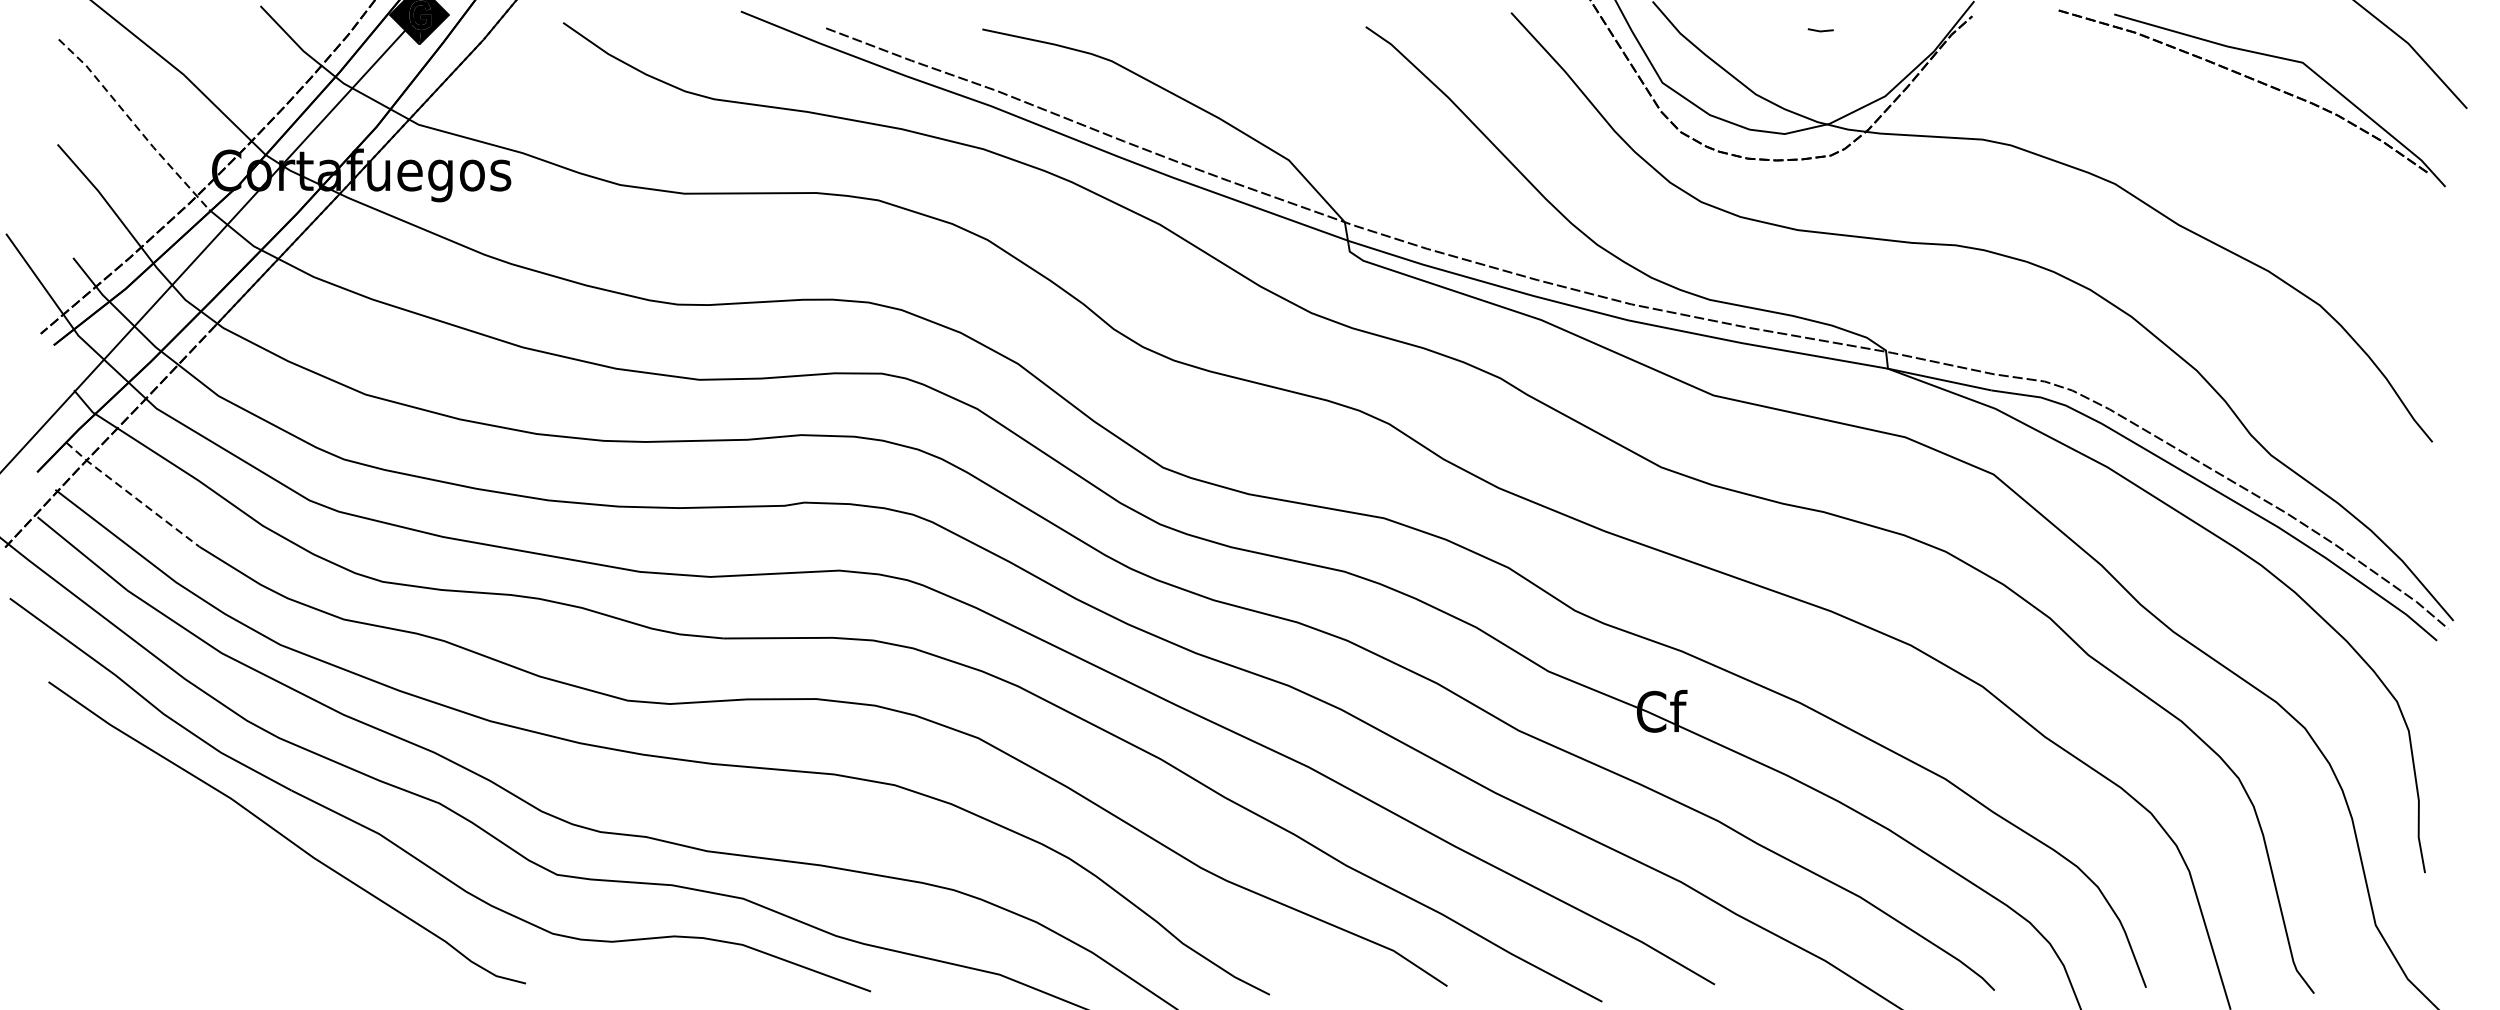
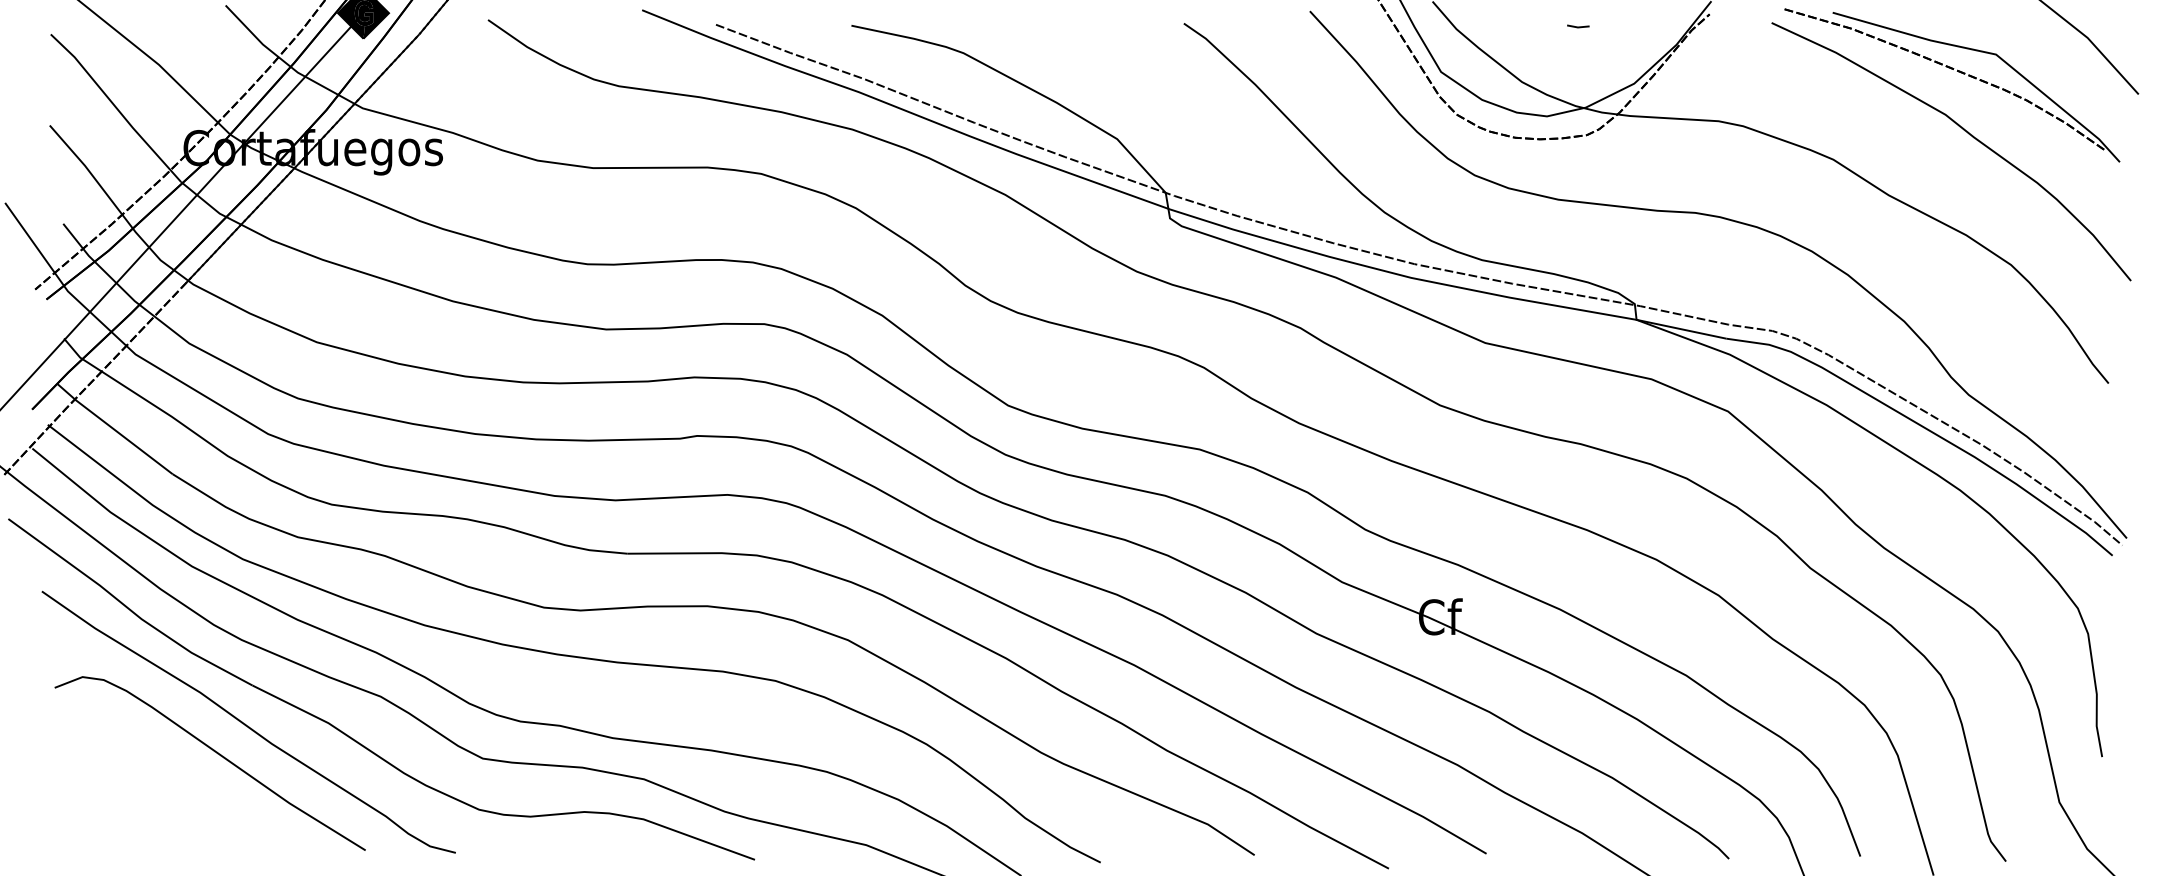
line: (134, 124) -> (116, 108), dashed -> solid
curve: (2266, 151) -> (1964, 131), added
line: (132, 495) -> (114, 429), dashed -> solid
curve: (251, 870) -> (217, 754), added

